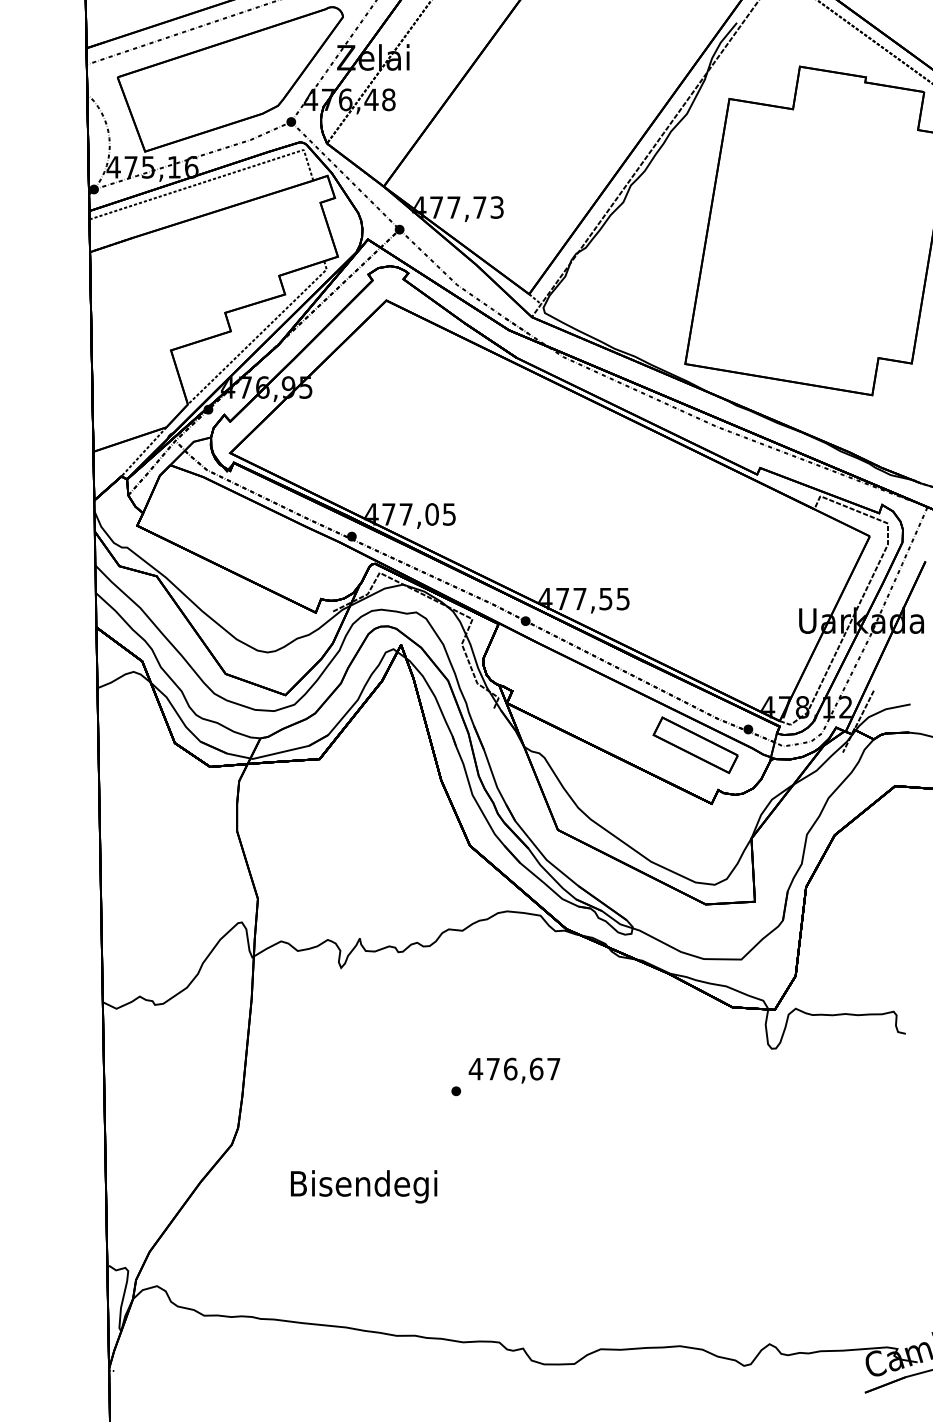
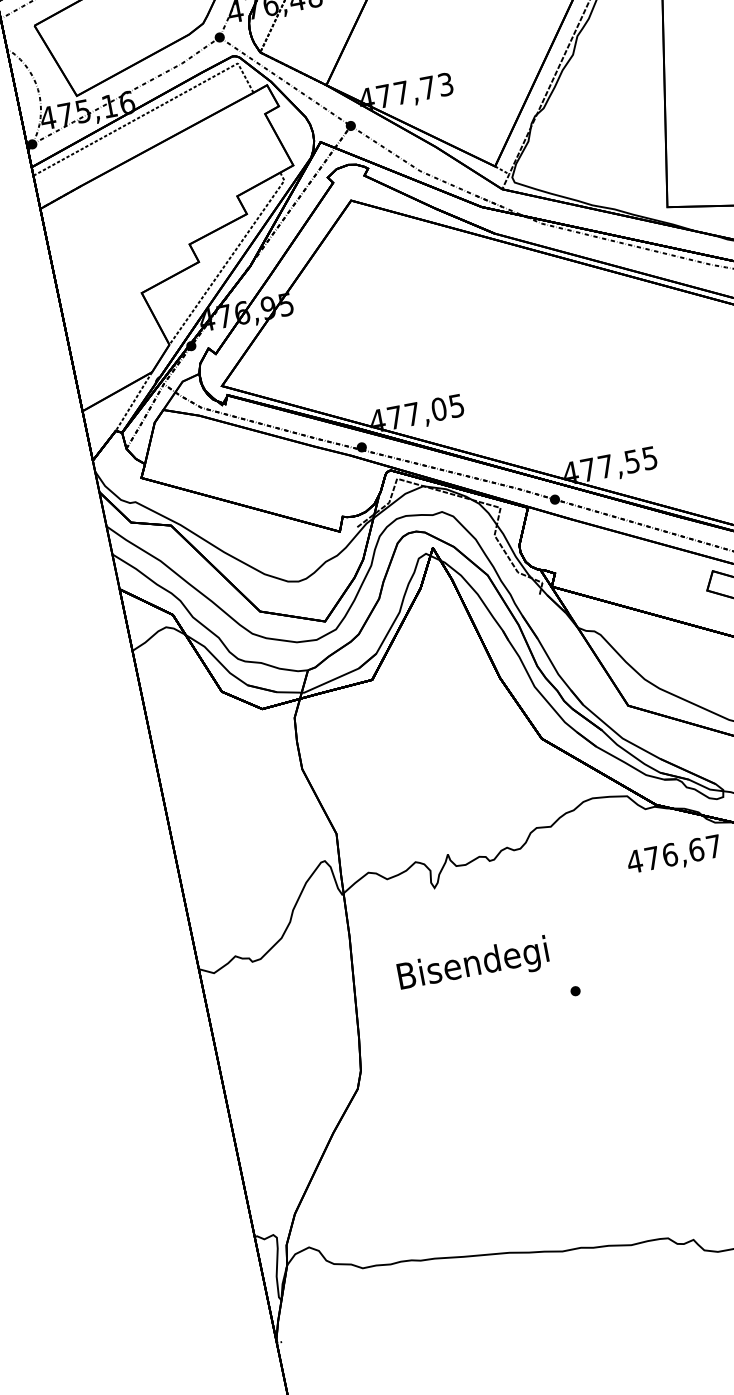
text: (514, 1070) -> (674, 855), moved
text: (364, 1186) -> (473, 965), moved

